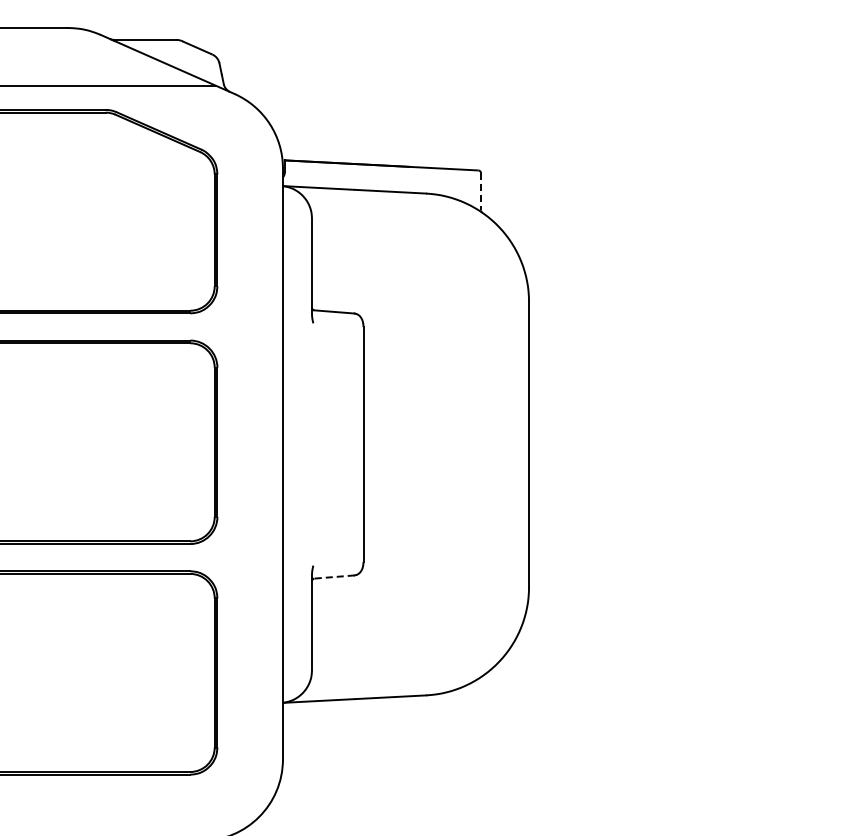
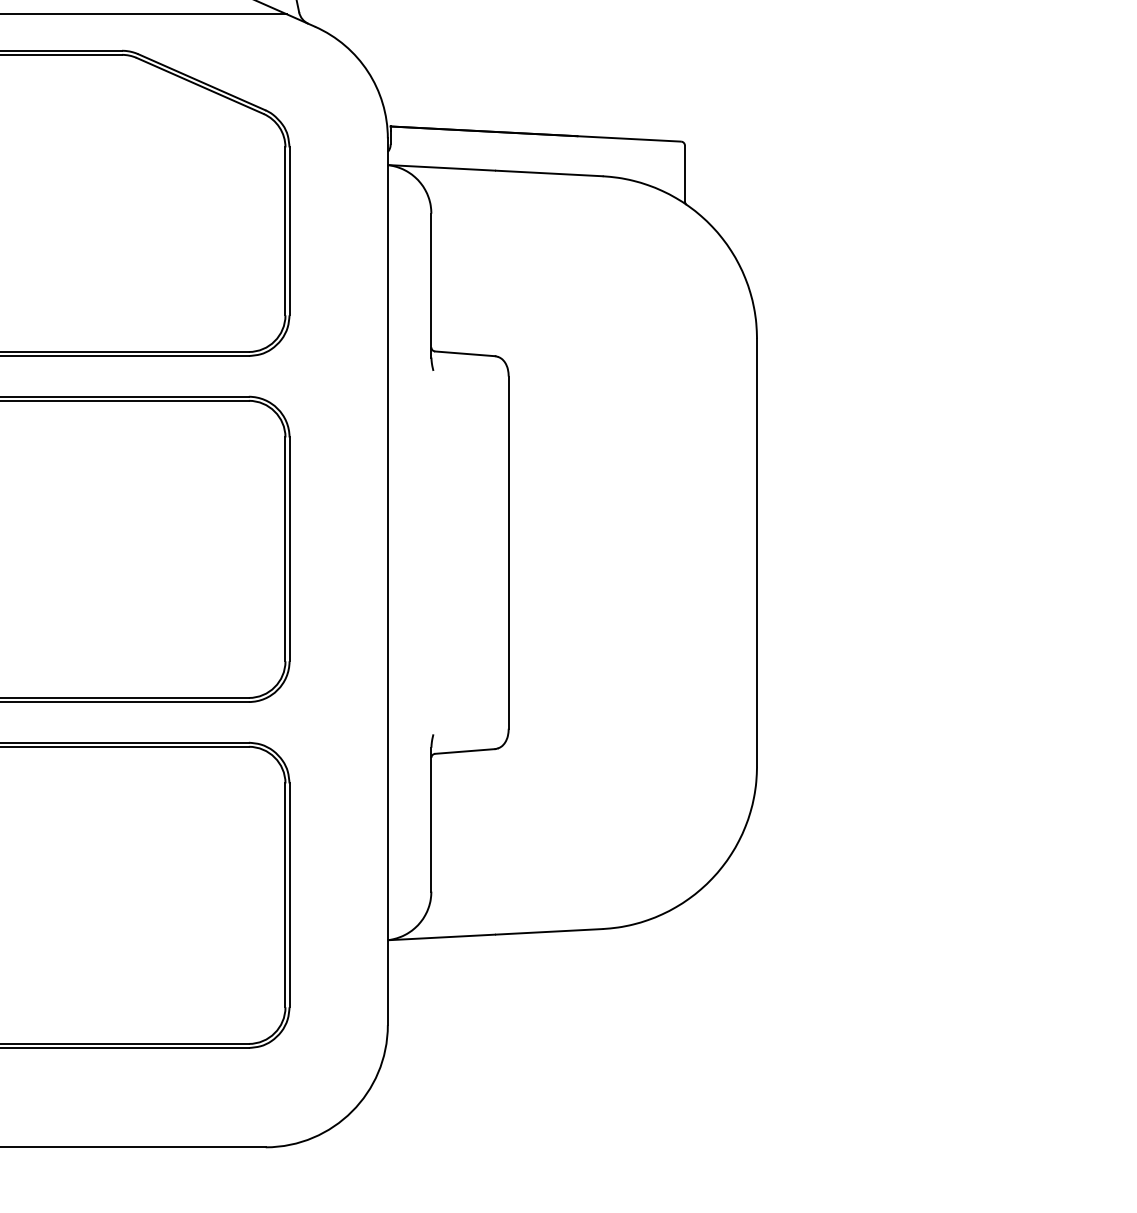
line: (481, 191) -> (685, 173), dashed -> solid
line: (334, 577) -> (465, 752), dashed -> solid

